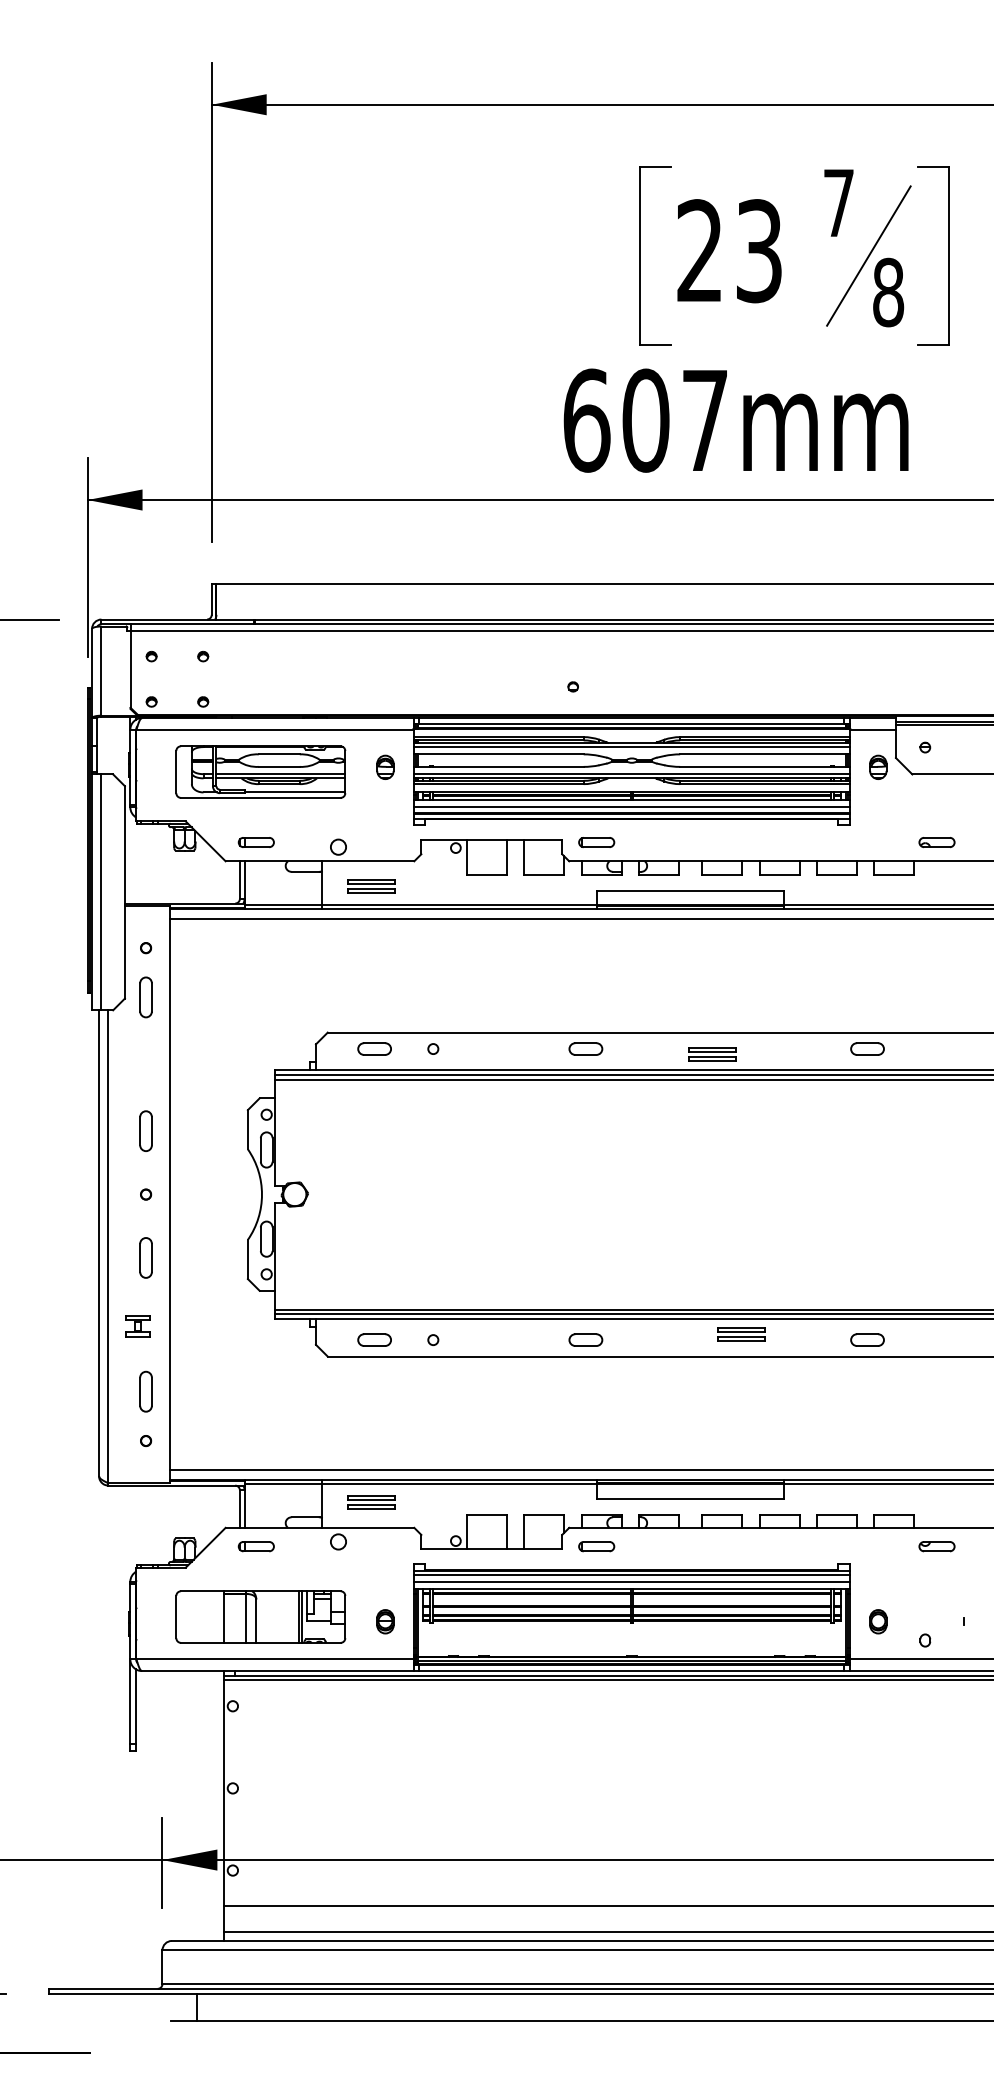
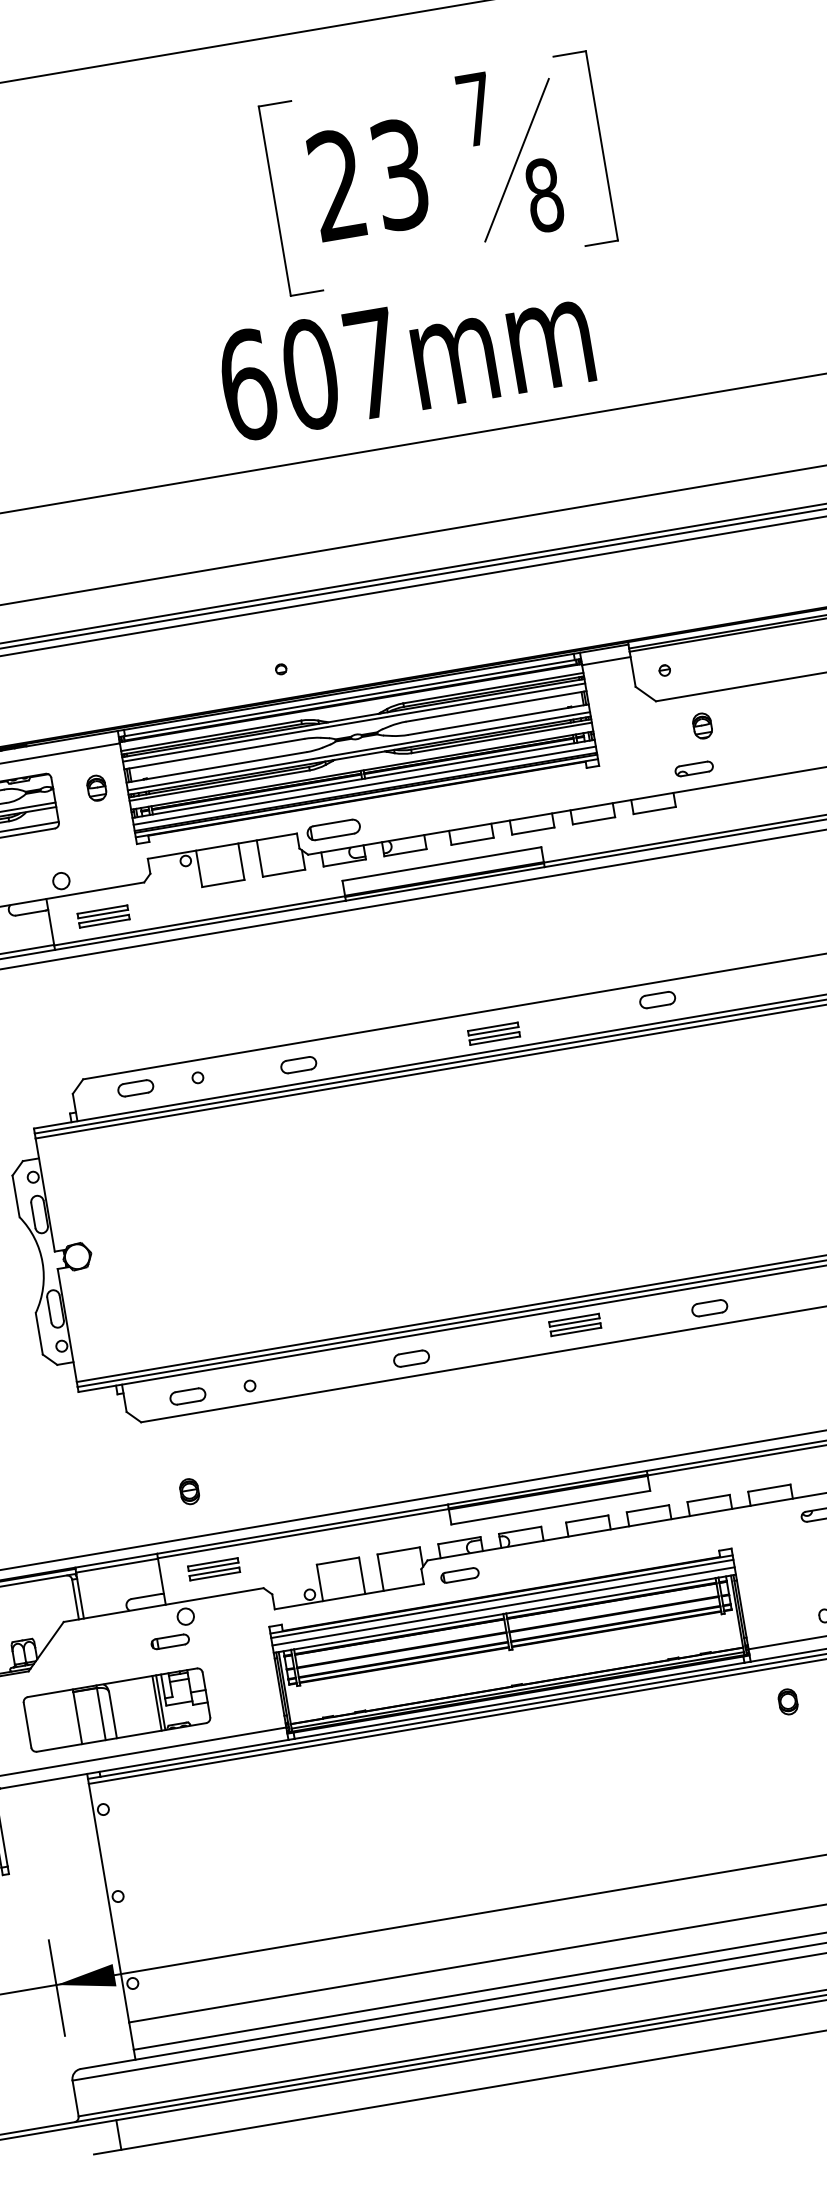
part: (878, 766) -> (702, 725), moved
part: (596, 842) -> (333, 829), size x1.4
part: (585, 1048) -> (298, 1064), moved
part: (255, 1546) -> (169, 1641), moved
part: (385, 1621) -> (189, 1491), moved
part: (878, 1621) -> (788, 1701), moved

